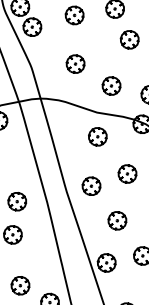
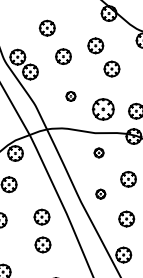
part: (75, 64) -> (70, 96), size x0.6
part: (111, 86) -> (103, 109), size x1.4
part: (97, 136) -> (98, 152), size x0.6
part: (91, 185) -> (100, 193), size x0.6

